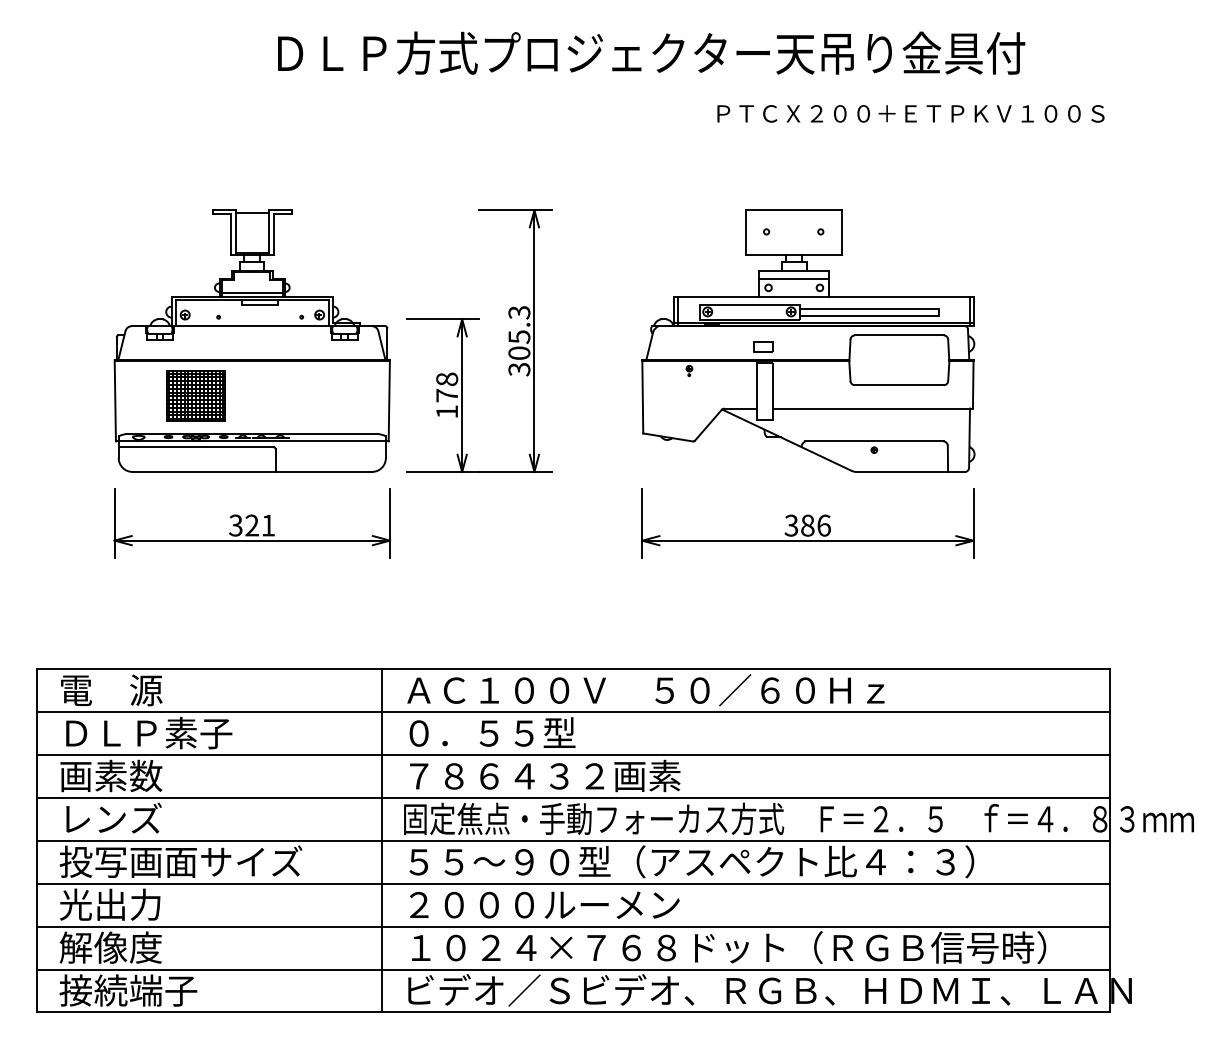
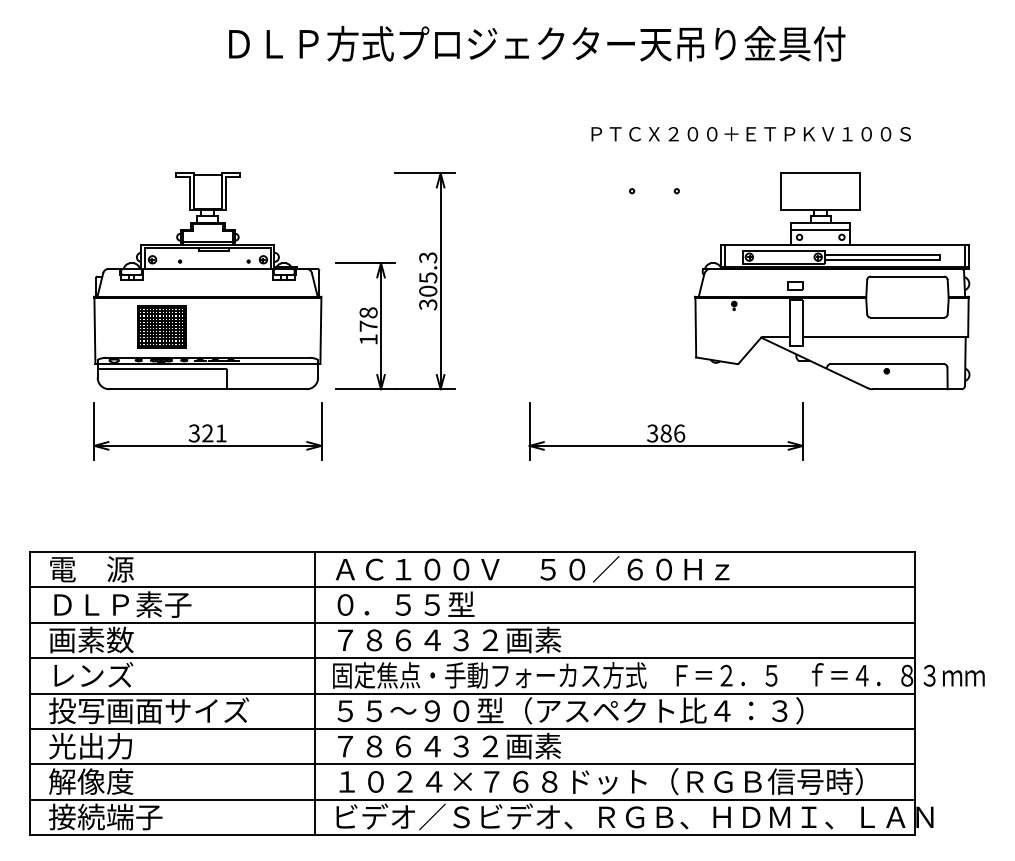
text: (910, 113) -> (750, 133), moved
part: (808, 340) -> (832, 280), moved
text: (545, 904) -> (449, 746), ２０００ルーメン -> ７８６４３２画素

